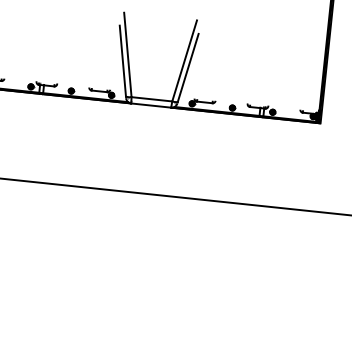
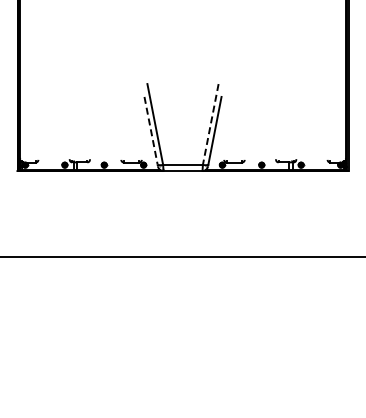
line: (184, 60) -> (210, 124), solid -> dashed
line: (123, 61) -> (151, 131), solid -> dashed

